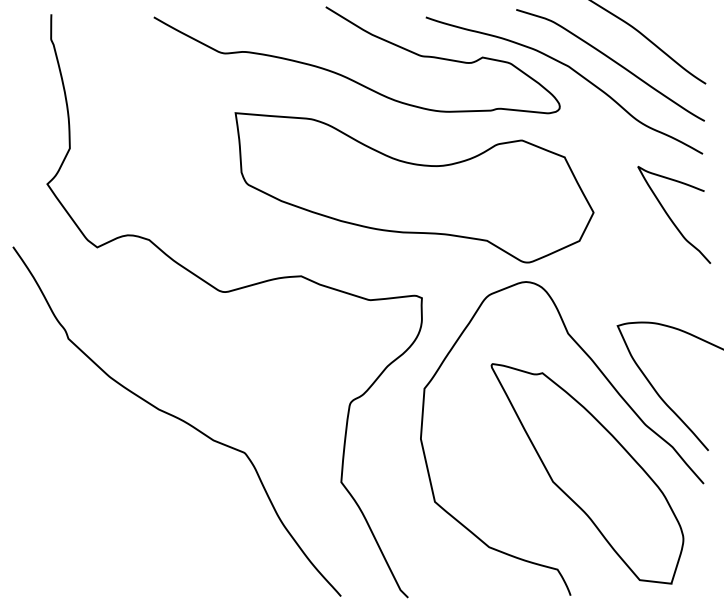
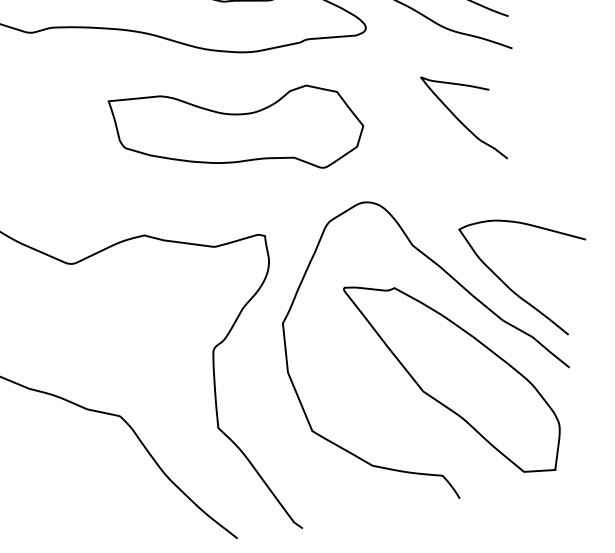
part: (414, 187) -> (238, 130), size x0.7
curve: (670, 217) -> (460, 120), moved

